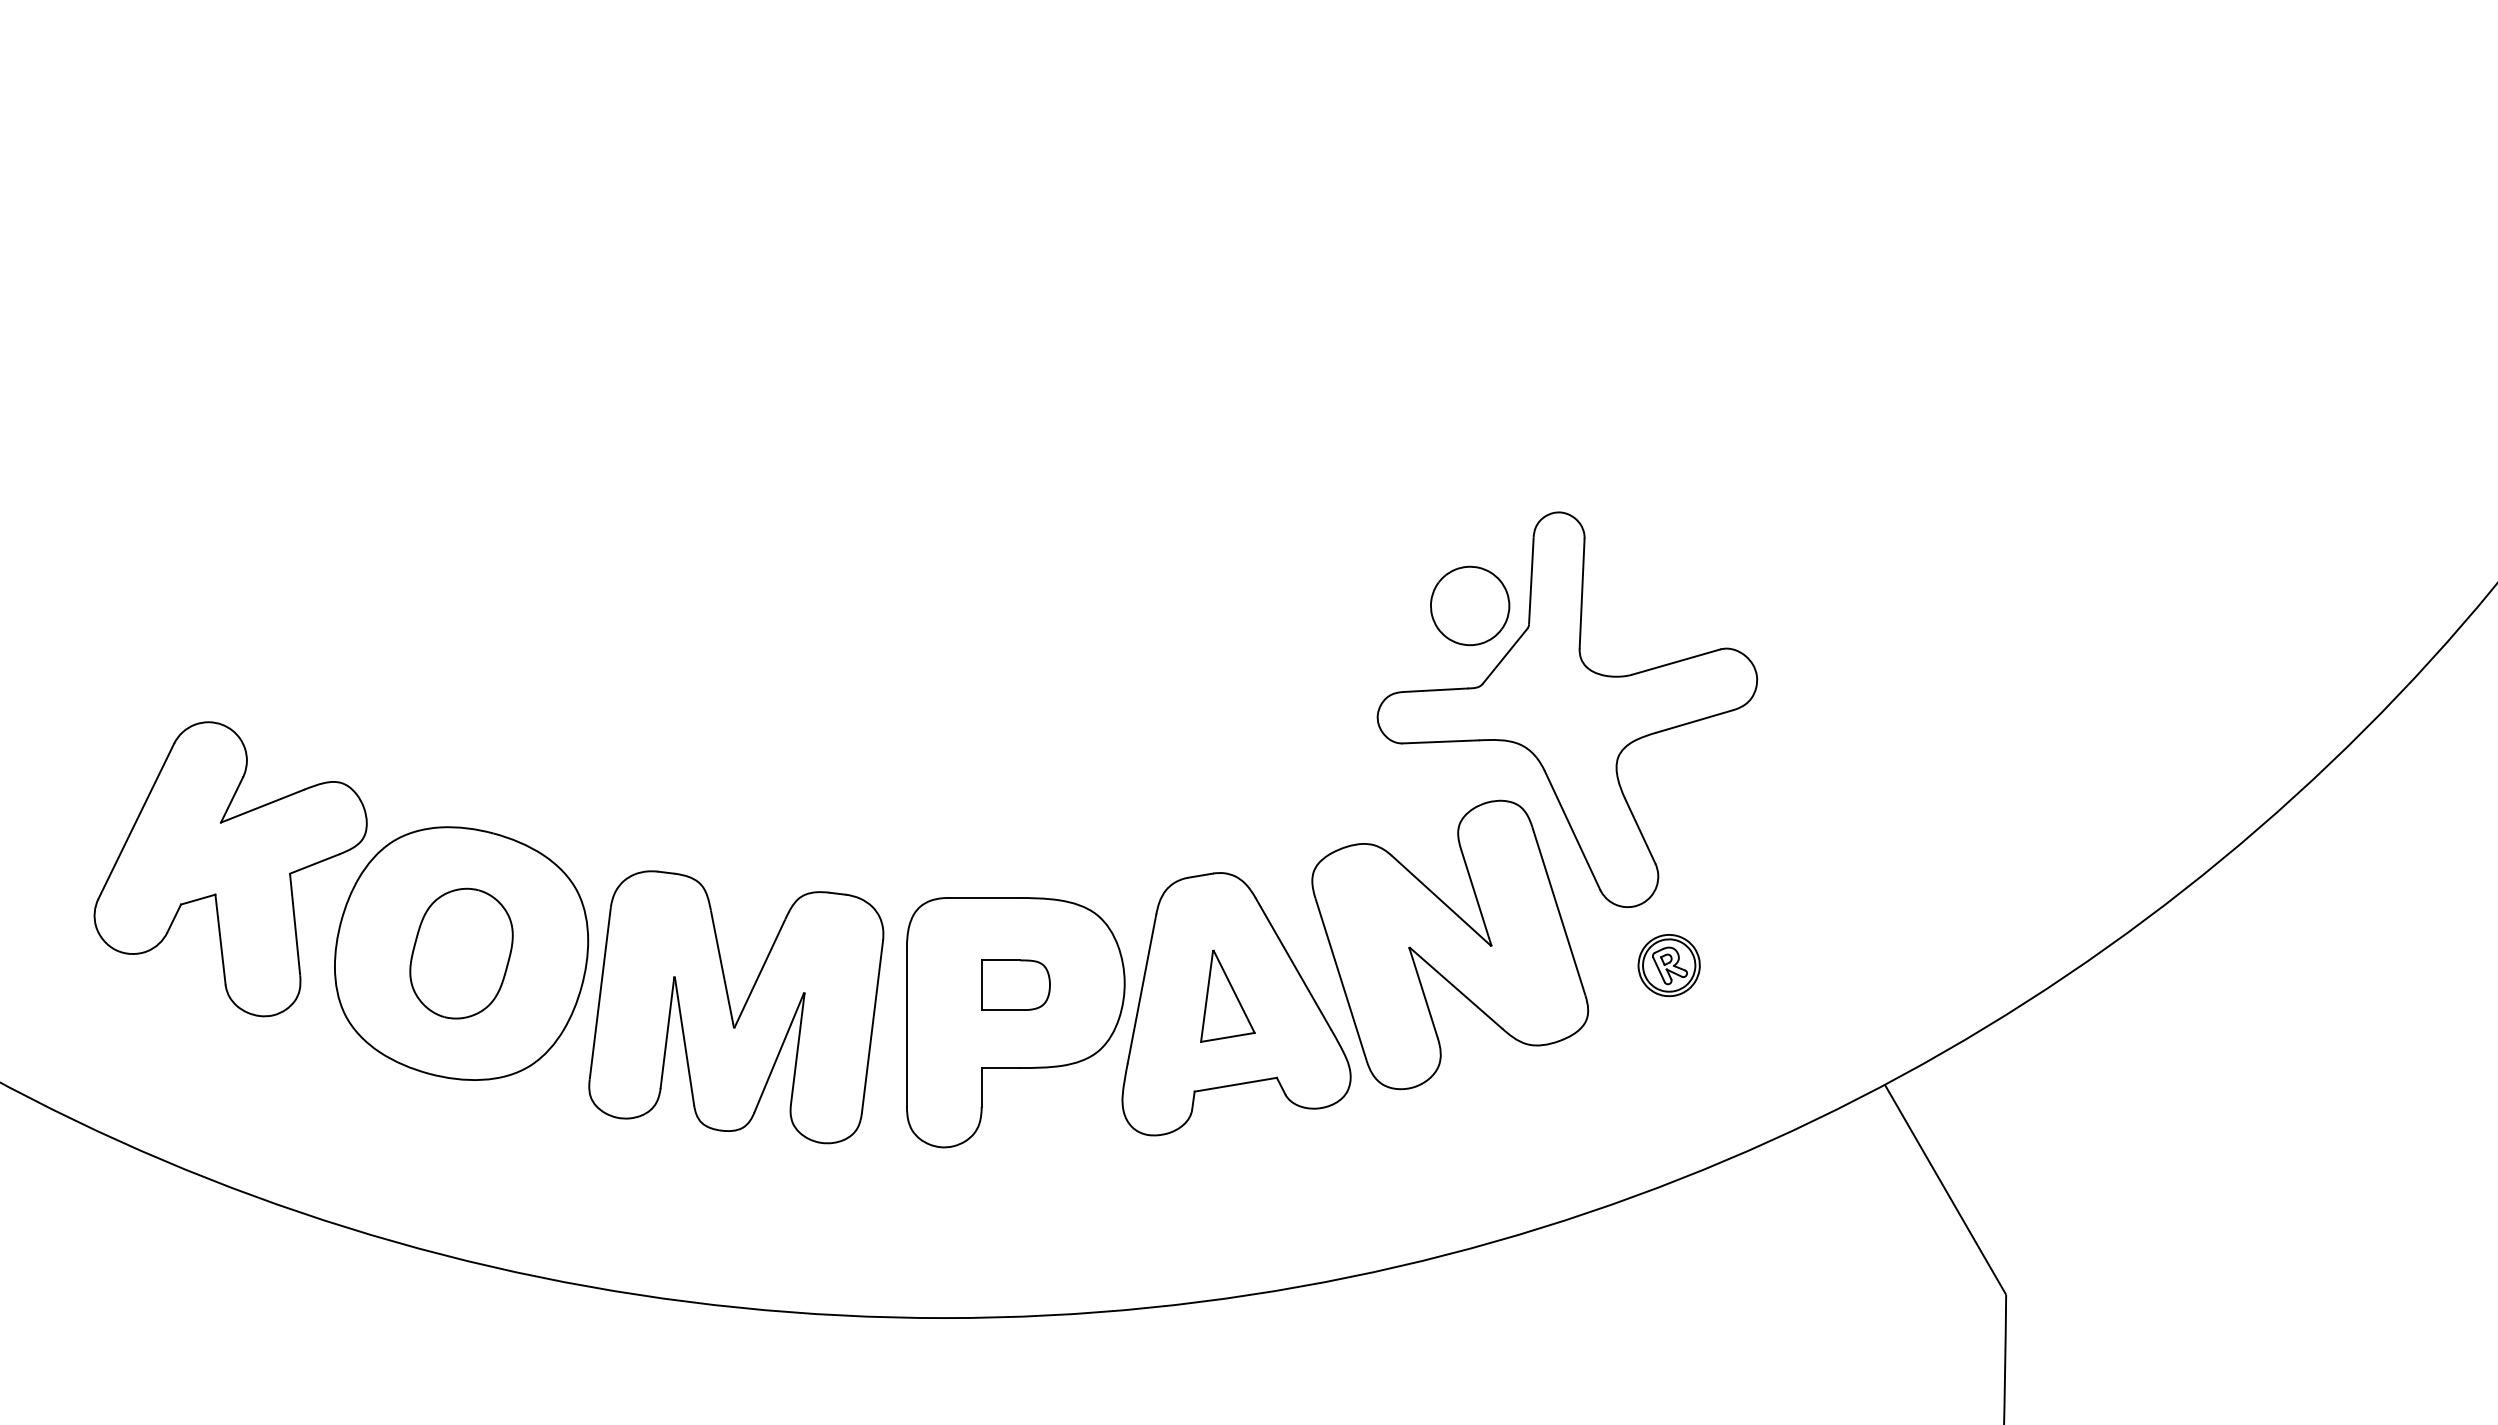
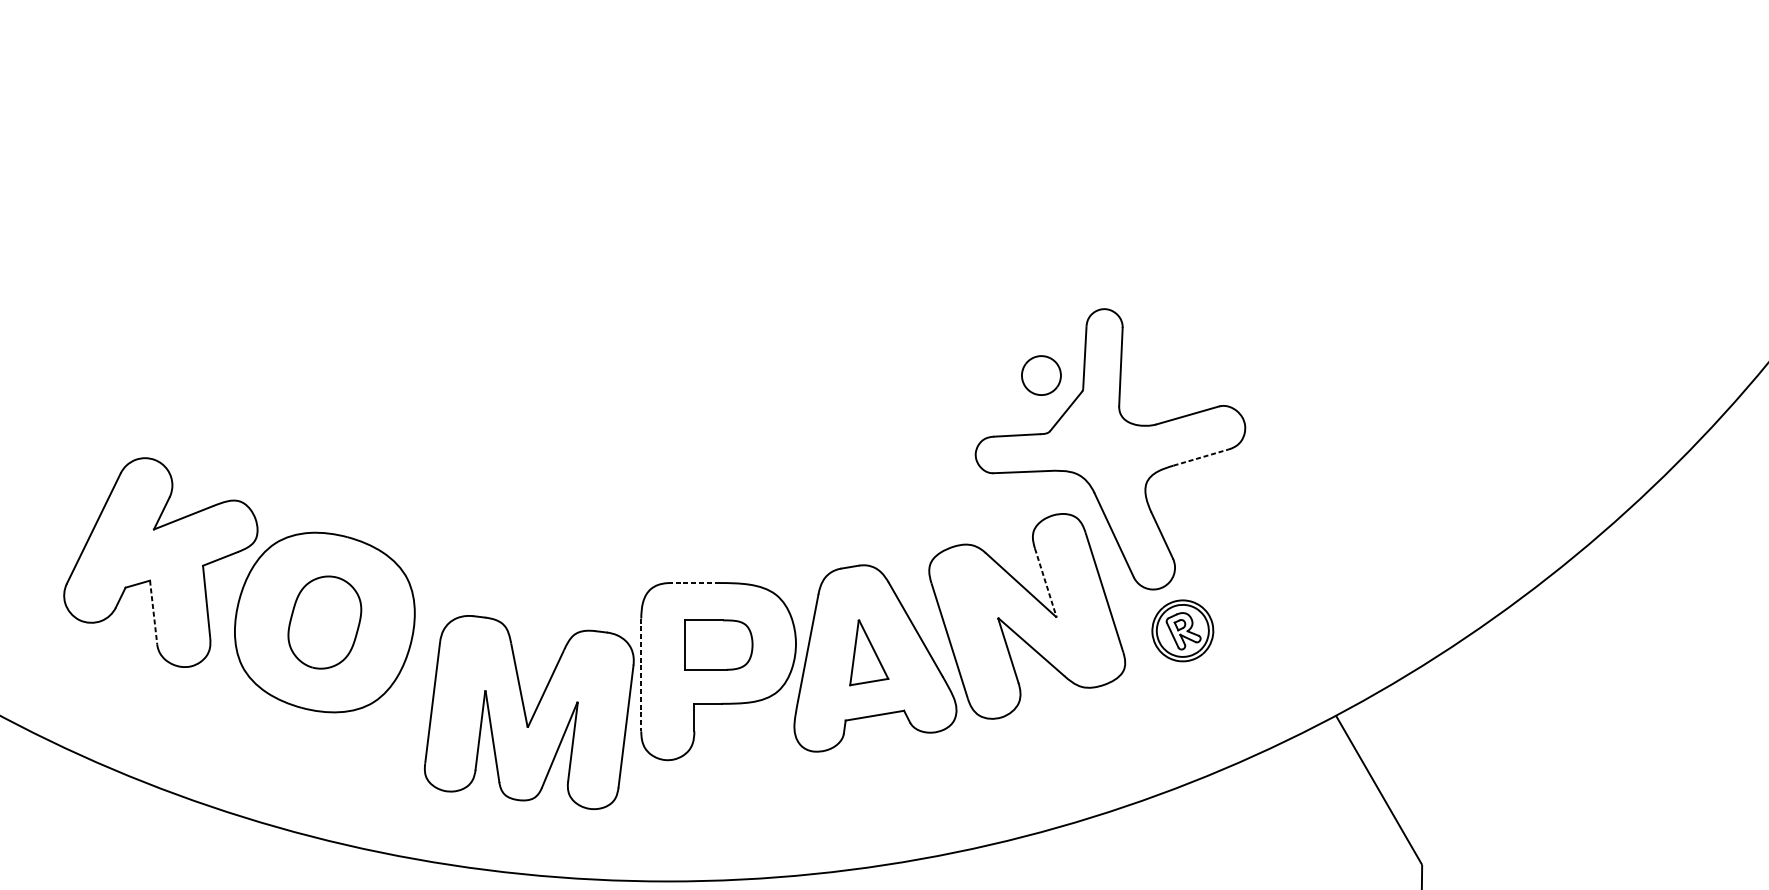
part: (1470, 605) -> (1041, 375), size x0.7
line: (1694, 721) -> (1200, 457), solid -> dashed
line: (982, 898) -> (694, 583), solid -> dashed
line: (1476, 898) -> (1045, 583), solid -> dashed
line: (220, 940) -> (153, 613), solid -> dashed
part: (1668, 965) -> (1182, 630), size x1.4
part: (1015, 984) -> (718, 644), size x1.4
part: (736, 1007) -> (529, 712), moved
line: (906, 1027) -> (640, 675), solid -> dashed

